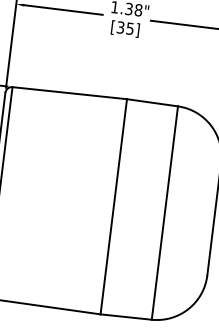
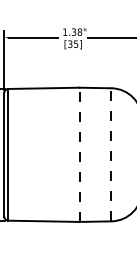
line: (113, 206) -> (79, 154), solid -> dashed
line: (165, 212) -> (111, 154), solid -> dashed

